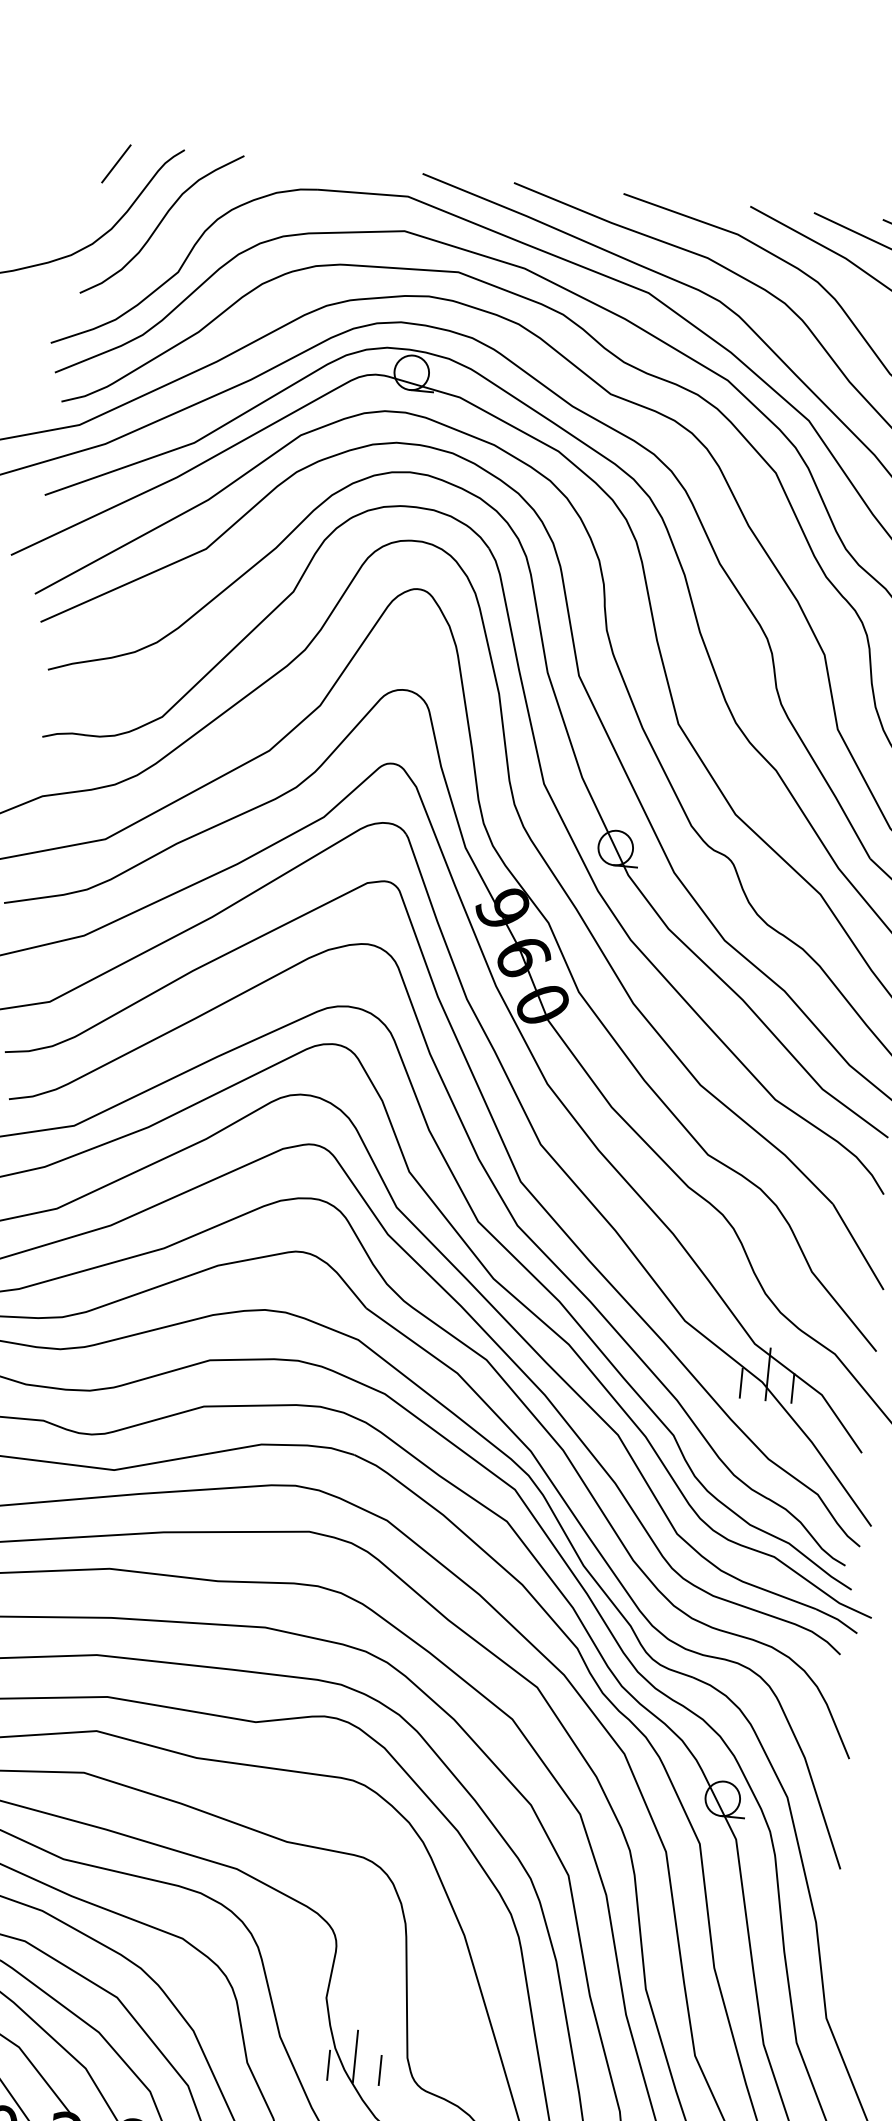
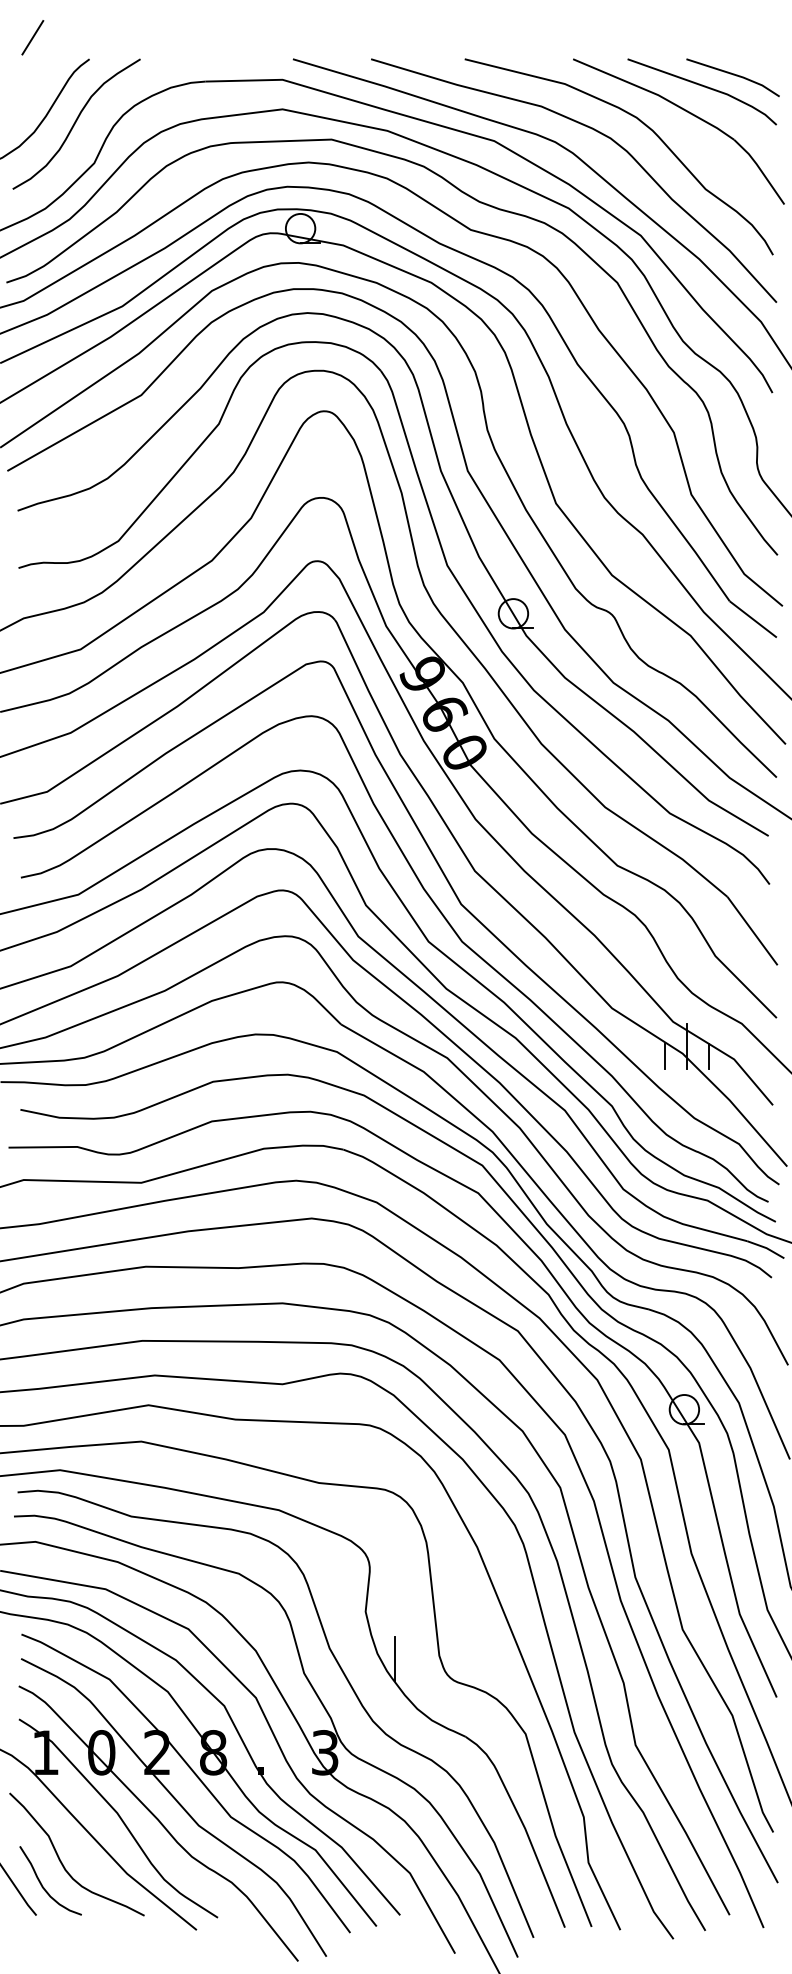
line: (116, 163) -> (32, 37), moved
line: (328, 2065) -> (373, 1668), removed
line: (380, 2070) -> (417, 1668), removed

